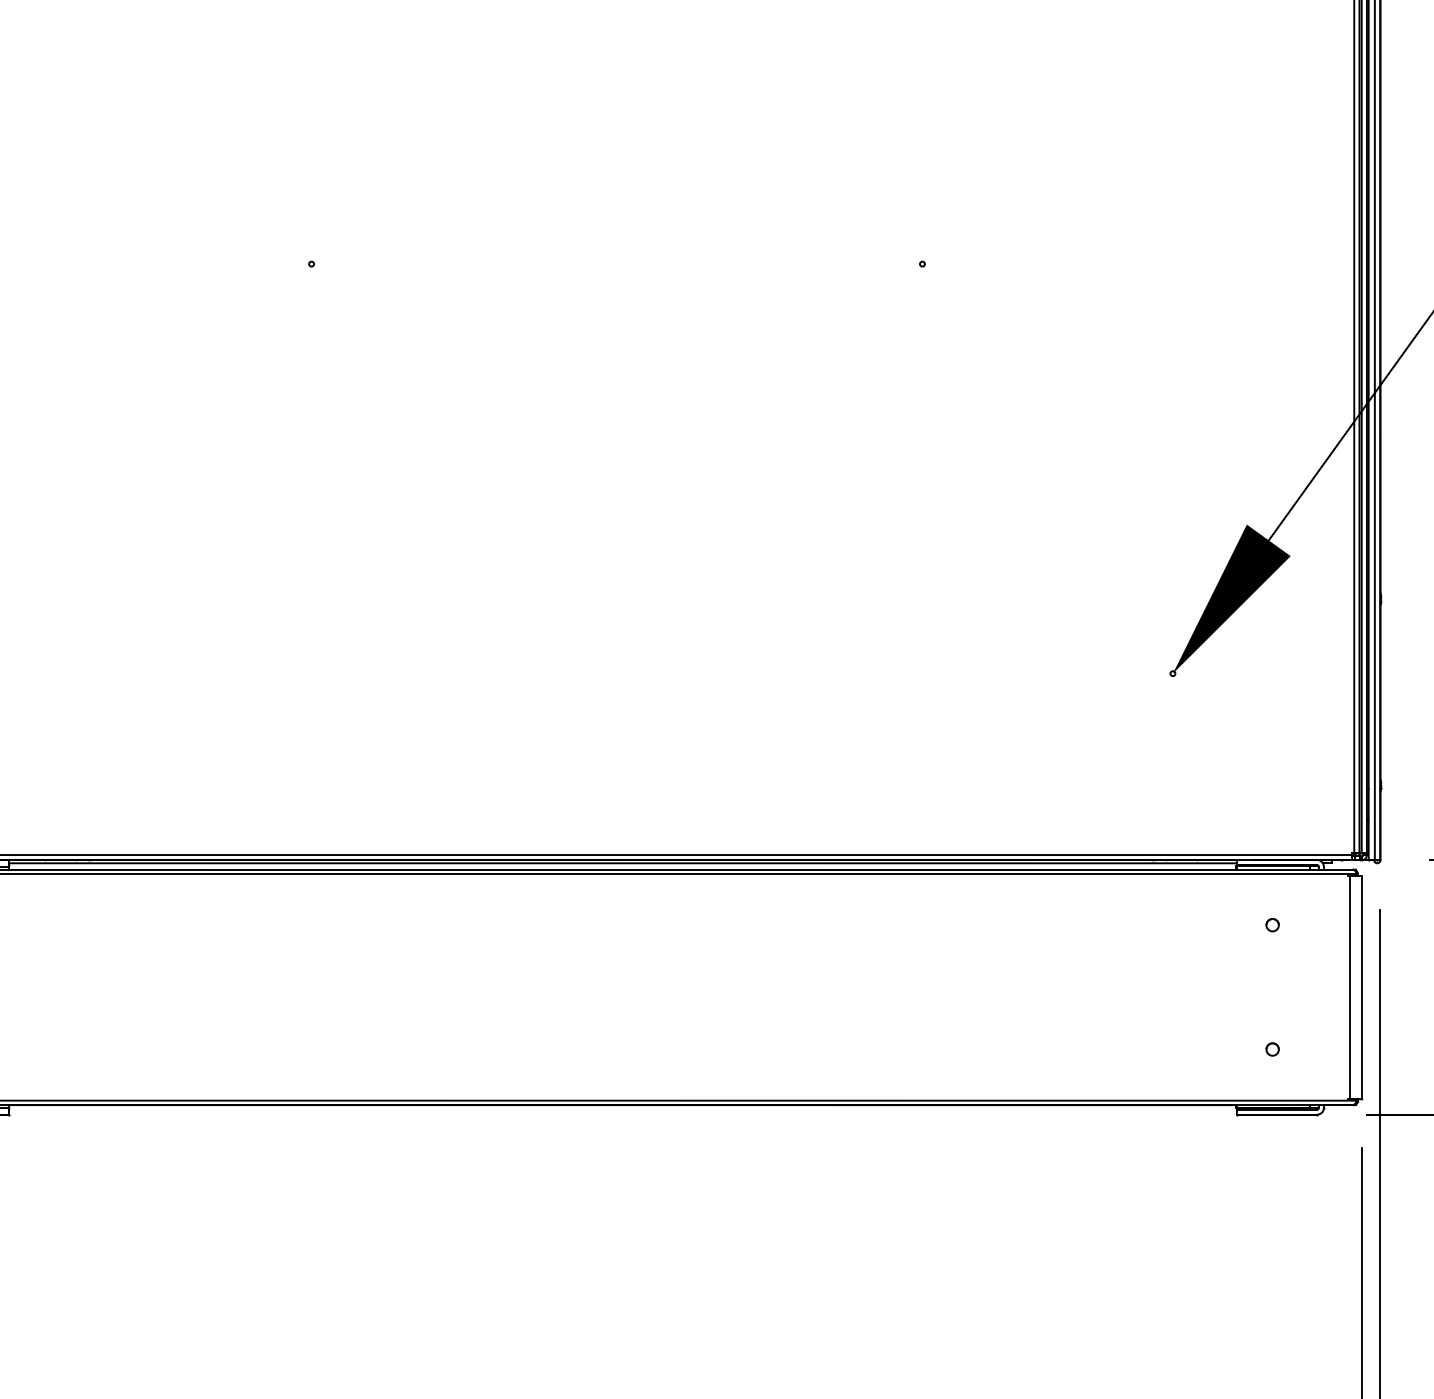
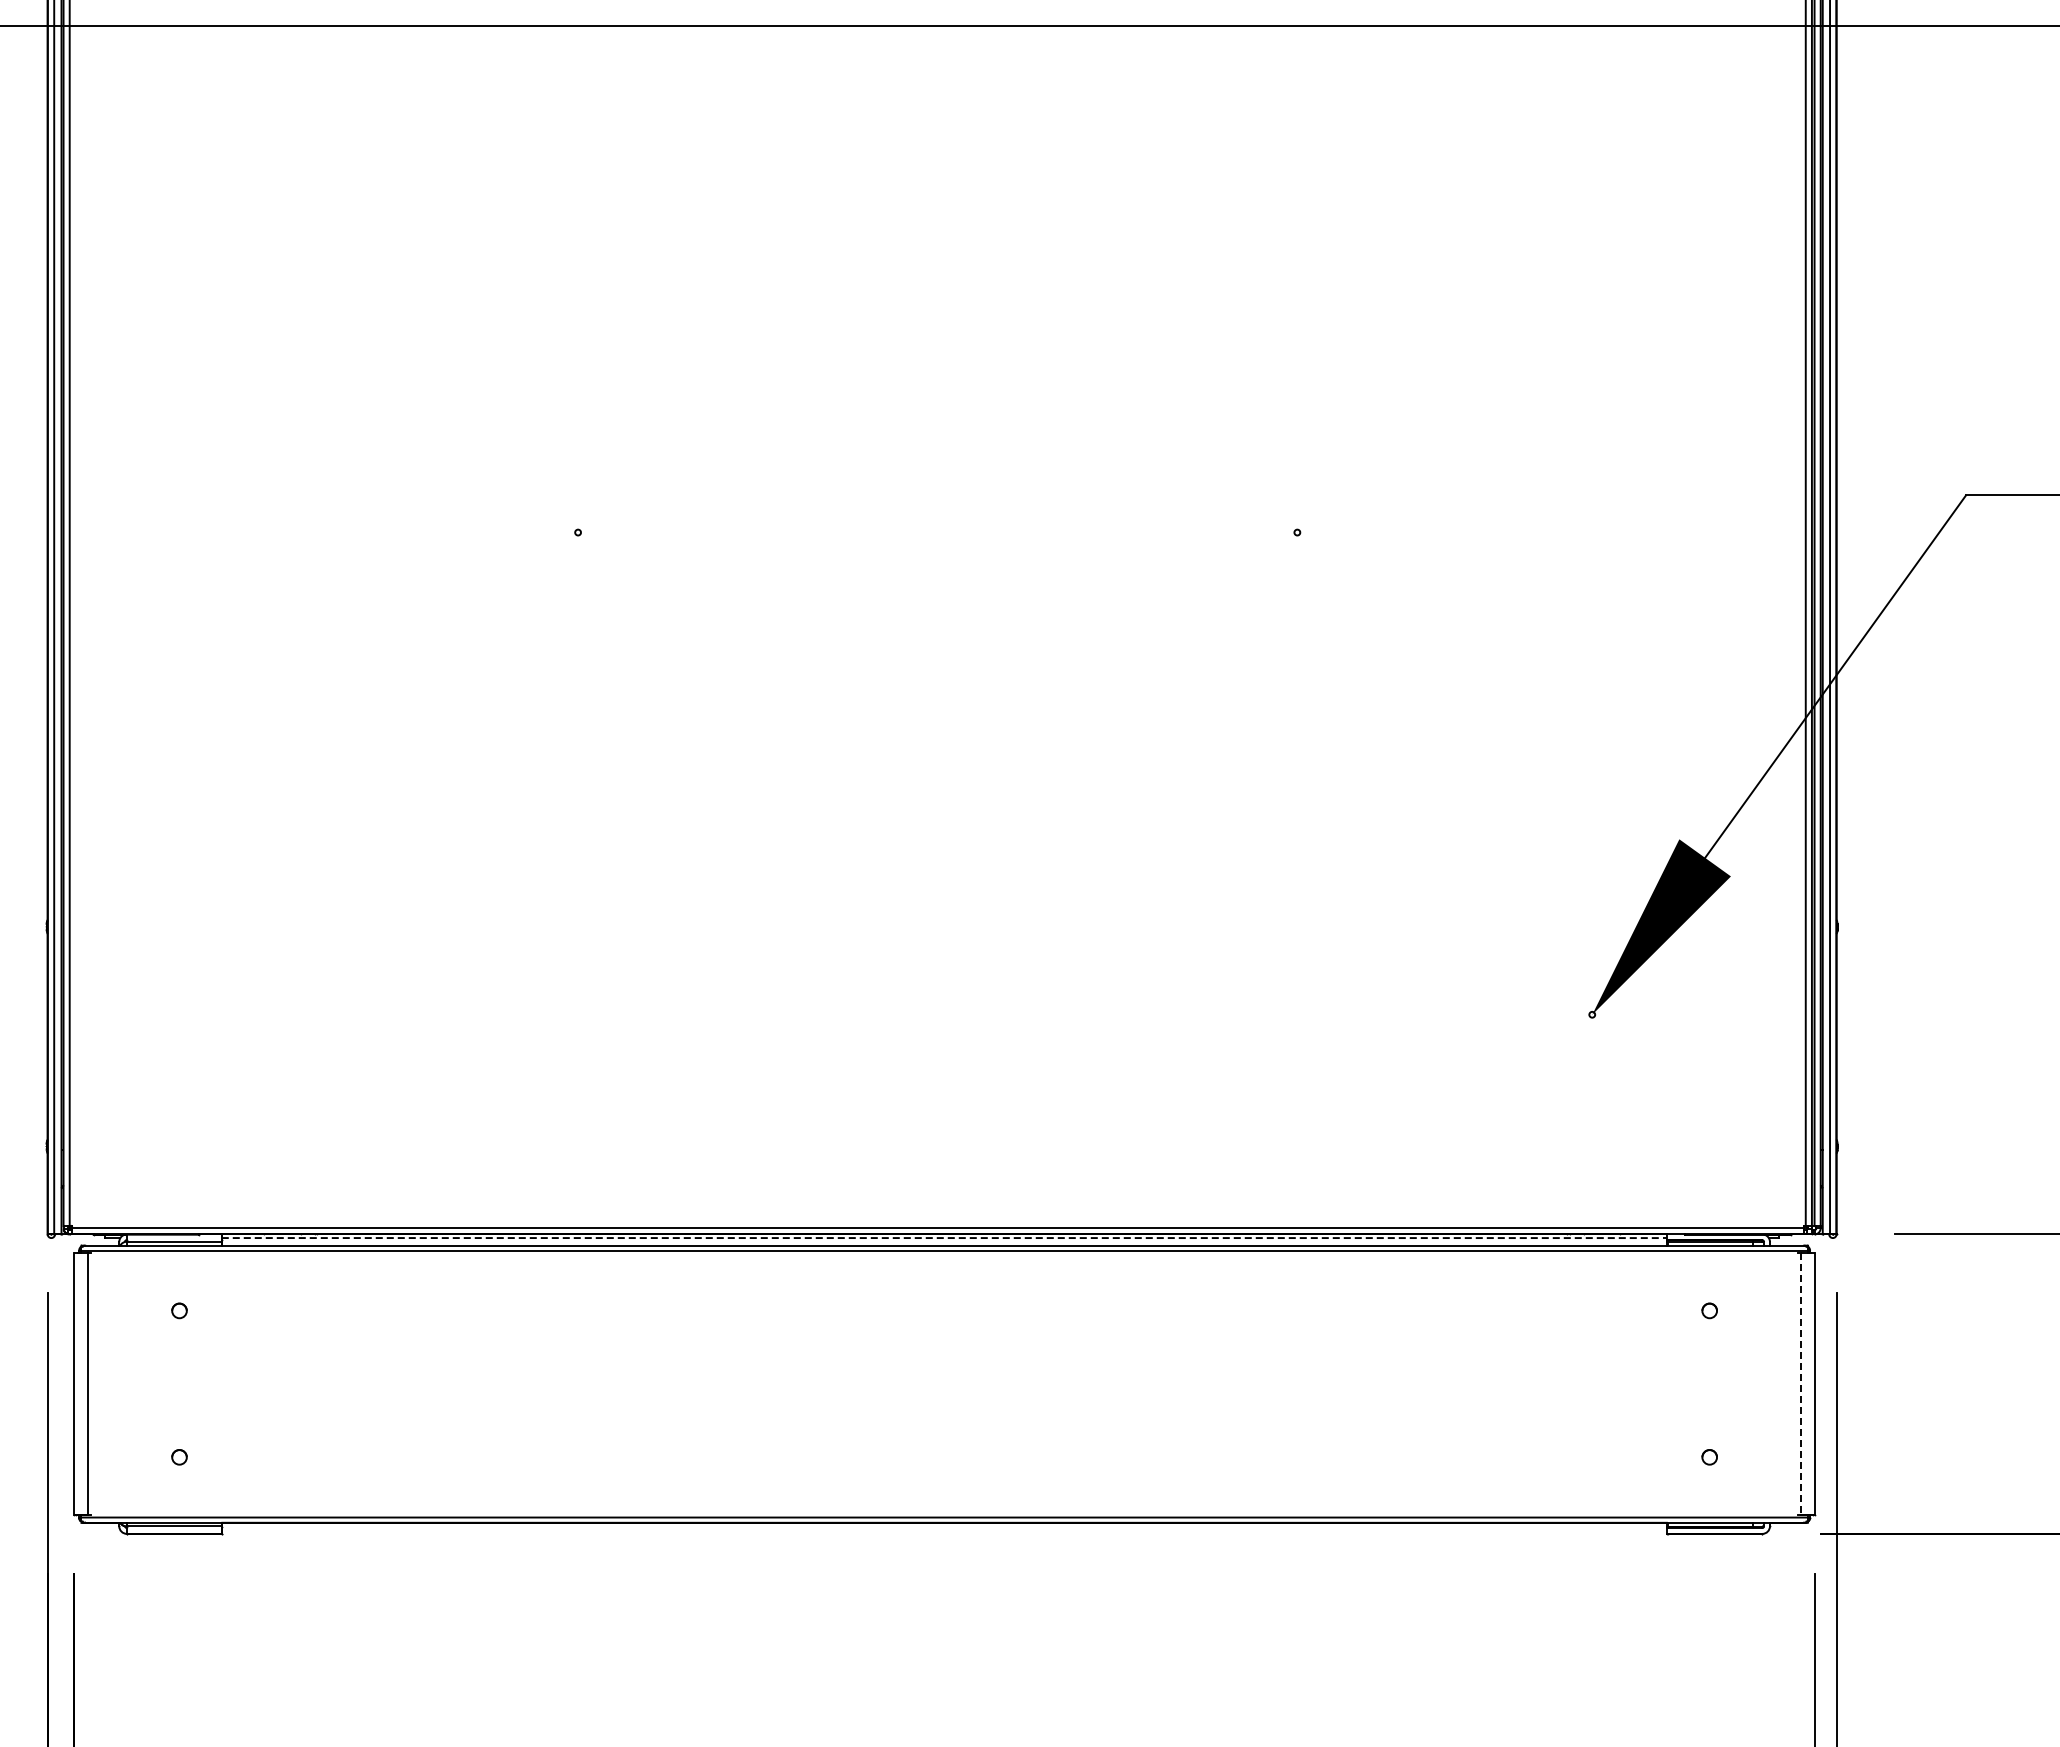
line: (622, 863) -> (944, 1238), solid -> dashed
line: (1350, 987) -> (1801, 1384), solid -> dashed

